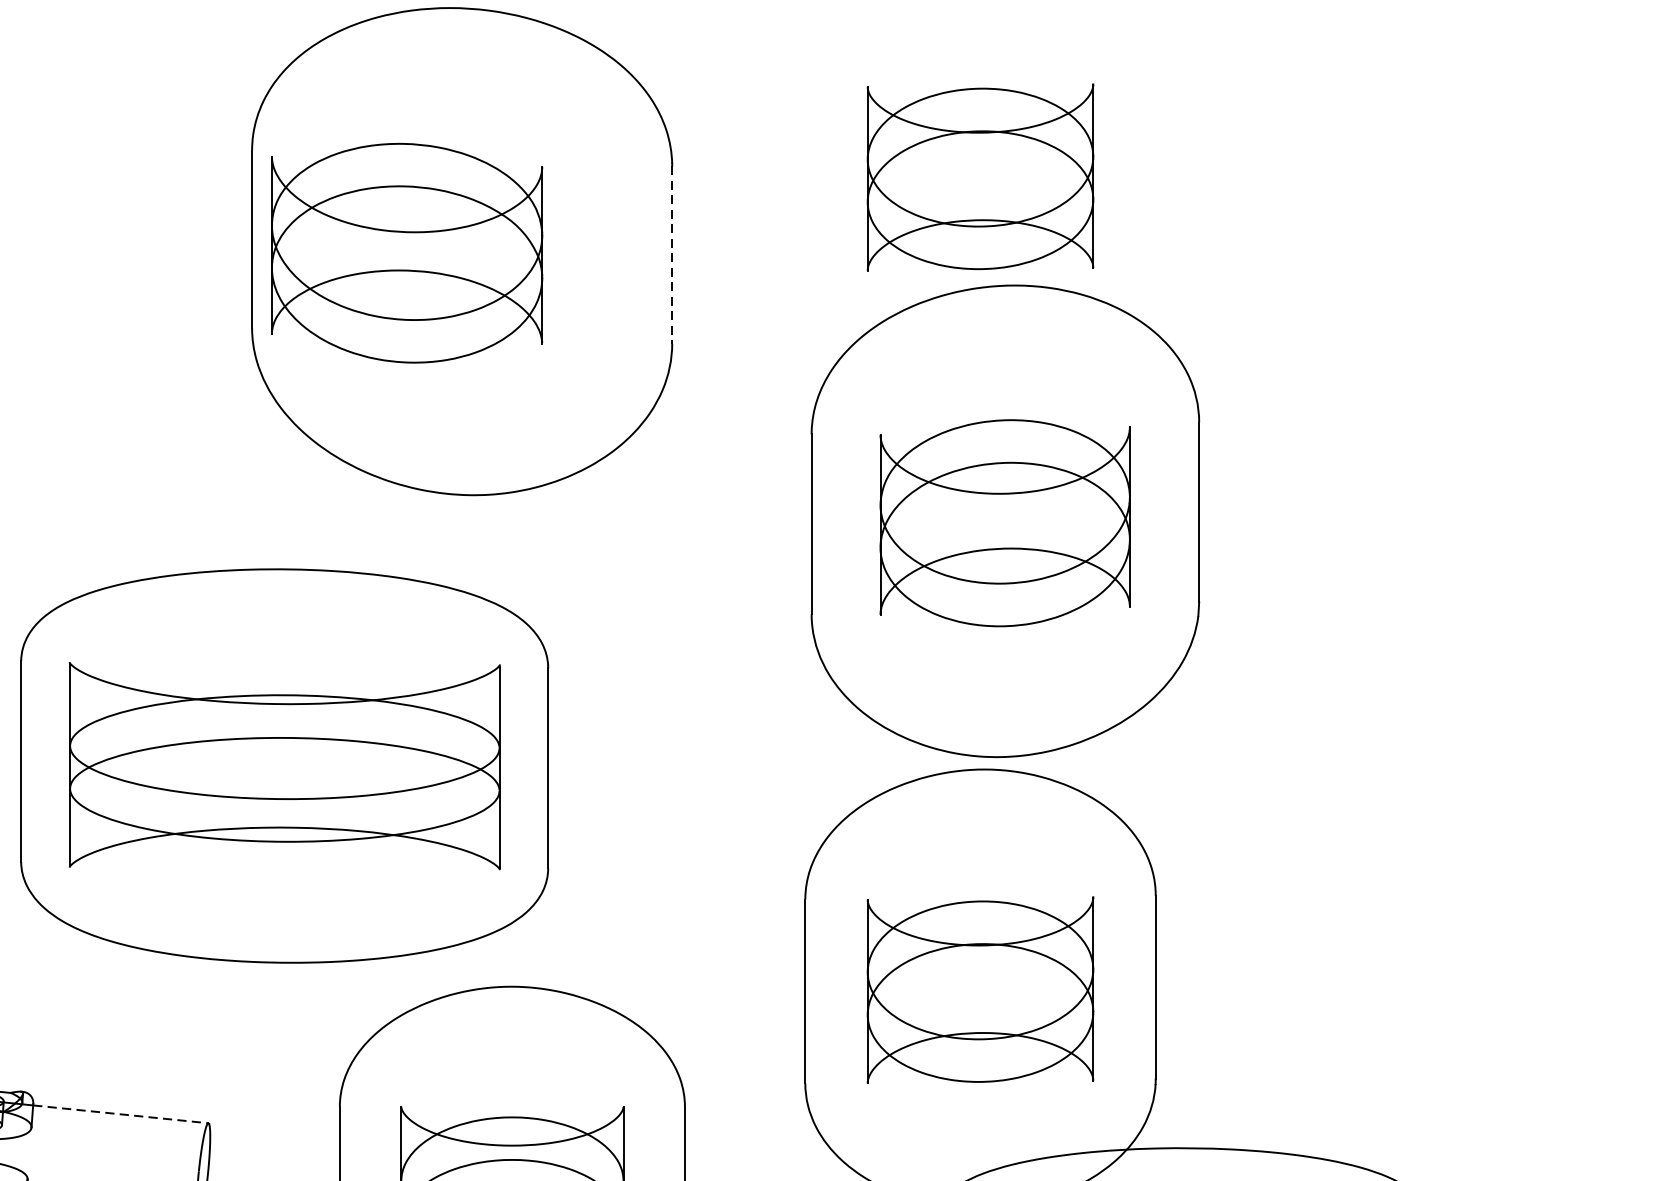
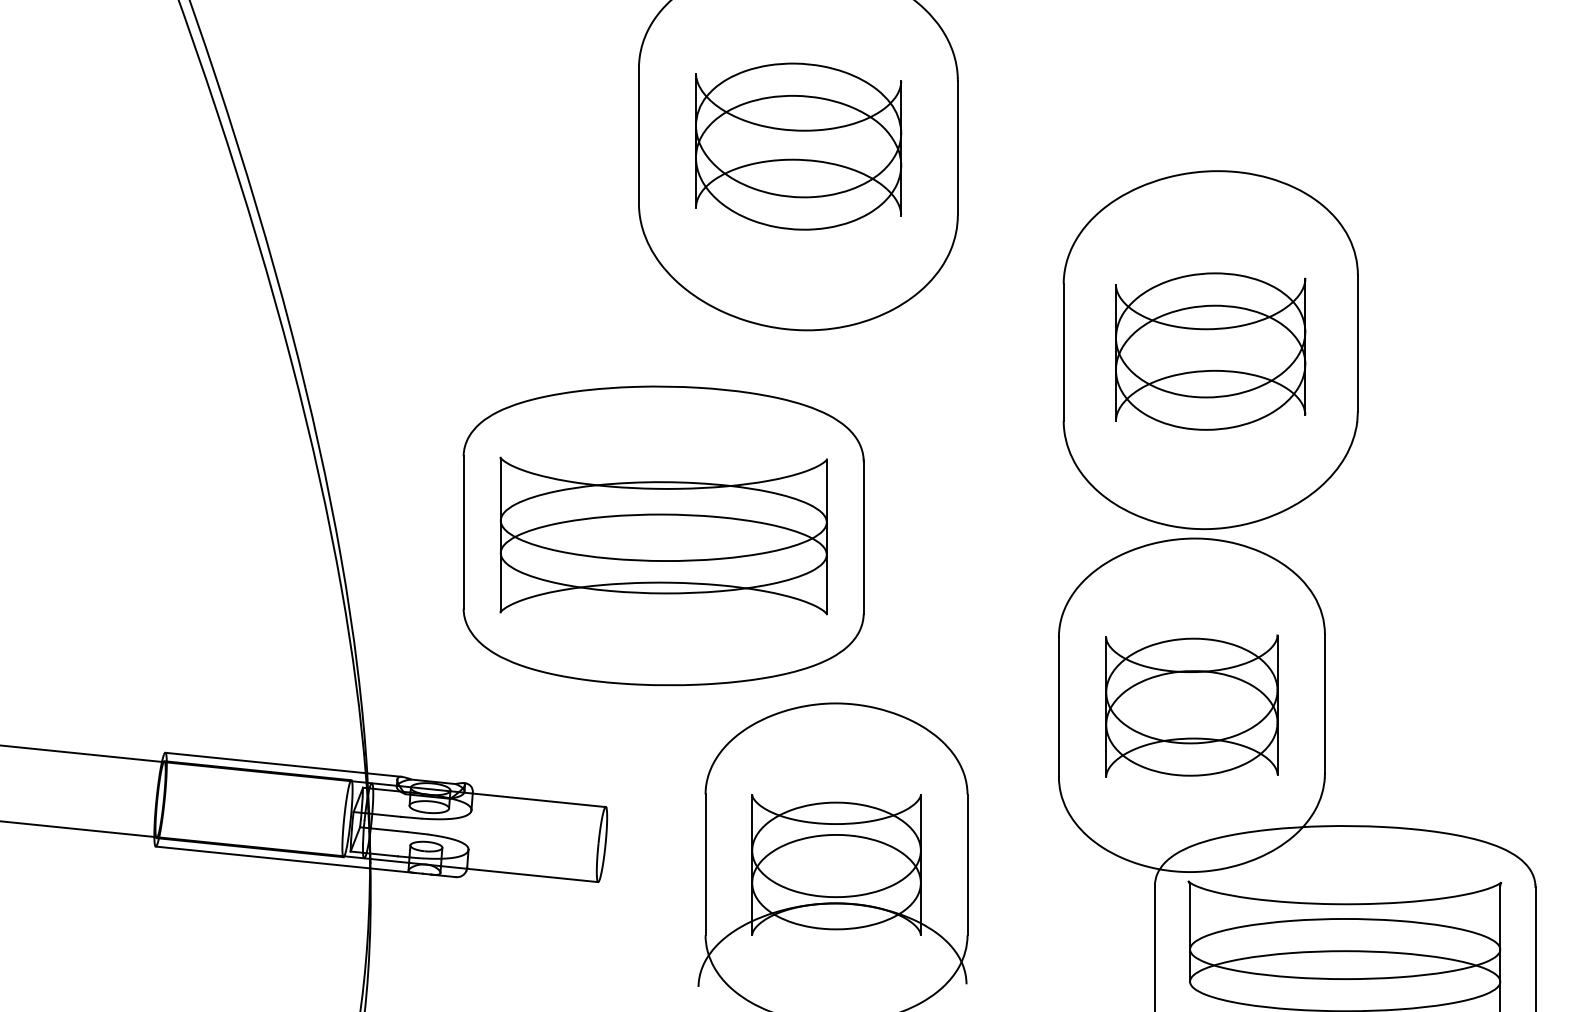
part: (979, 176) -> (1191, 88), removed
part: (406, 253) -> (798, 146), moved
line: (671, 255) -> (957, 148), dashed -> solid
line: (121, 1114) -> (539, 800), dashed -> solid

